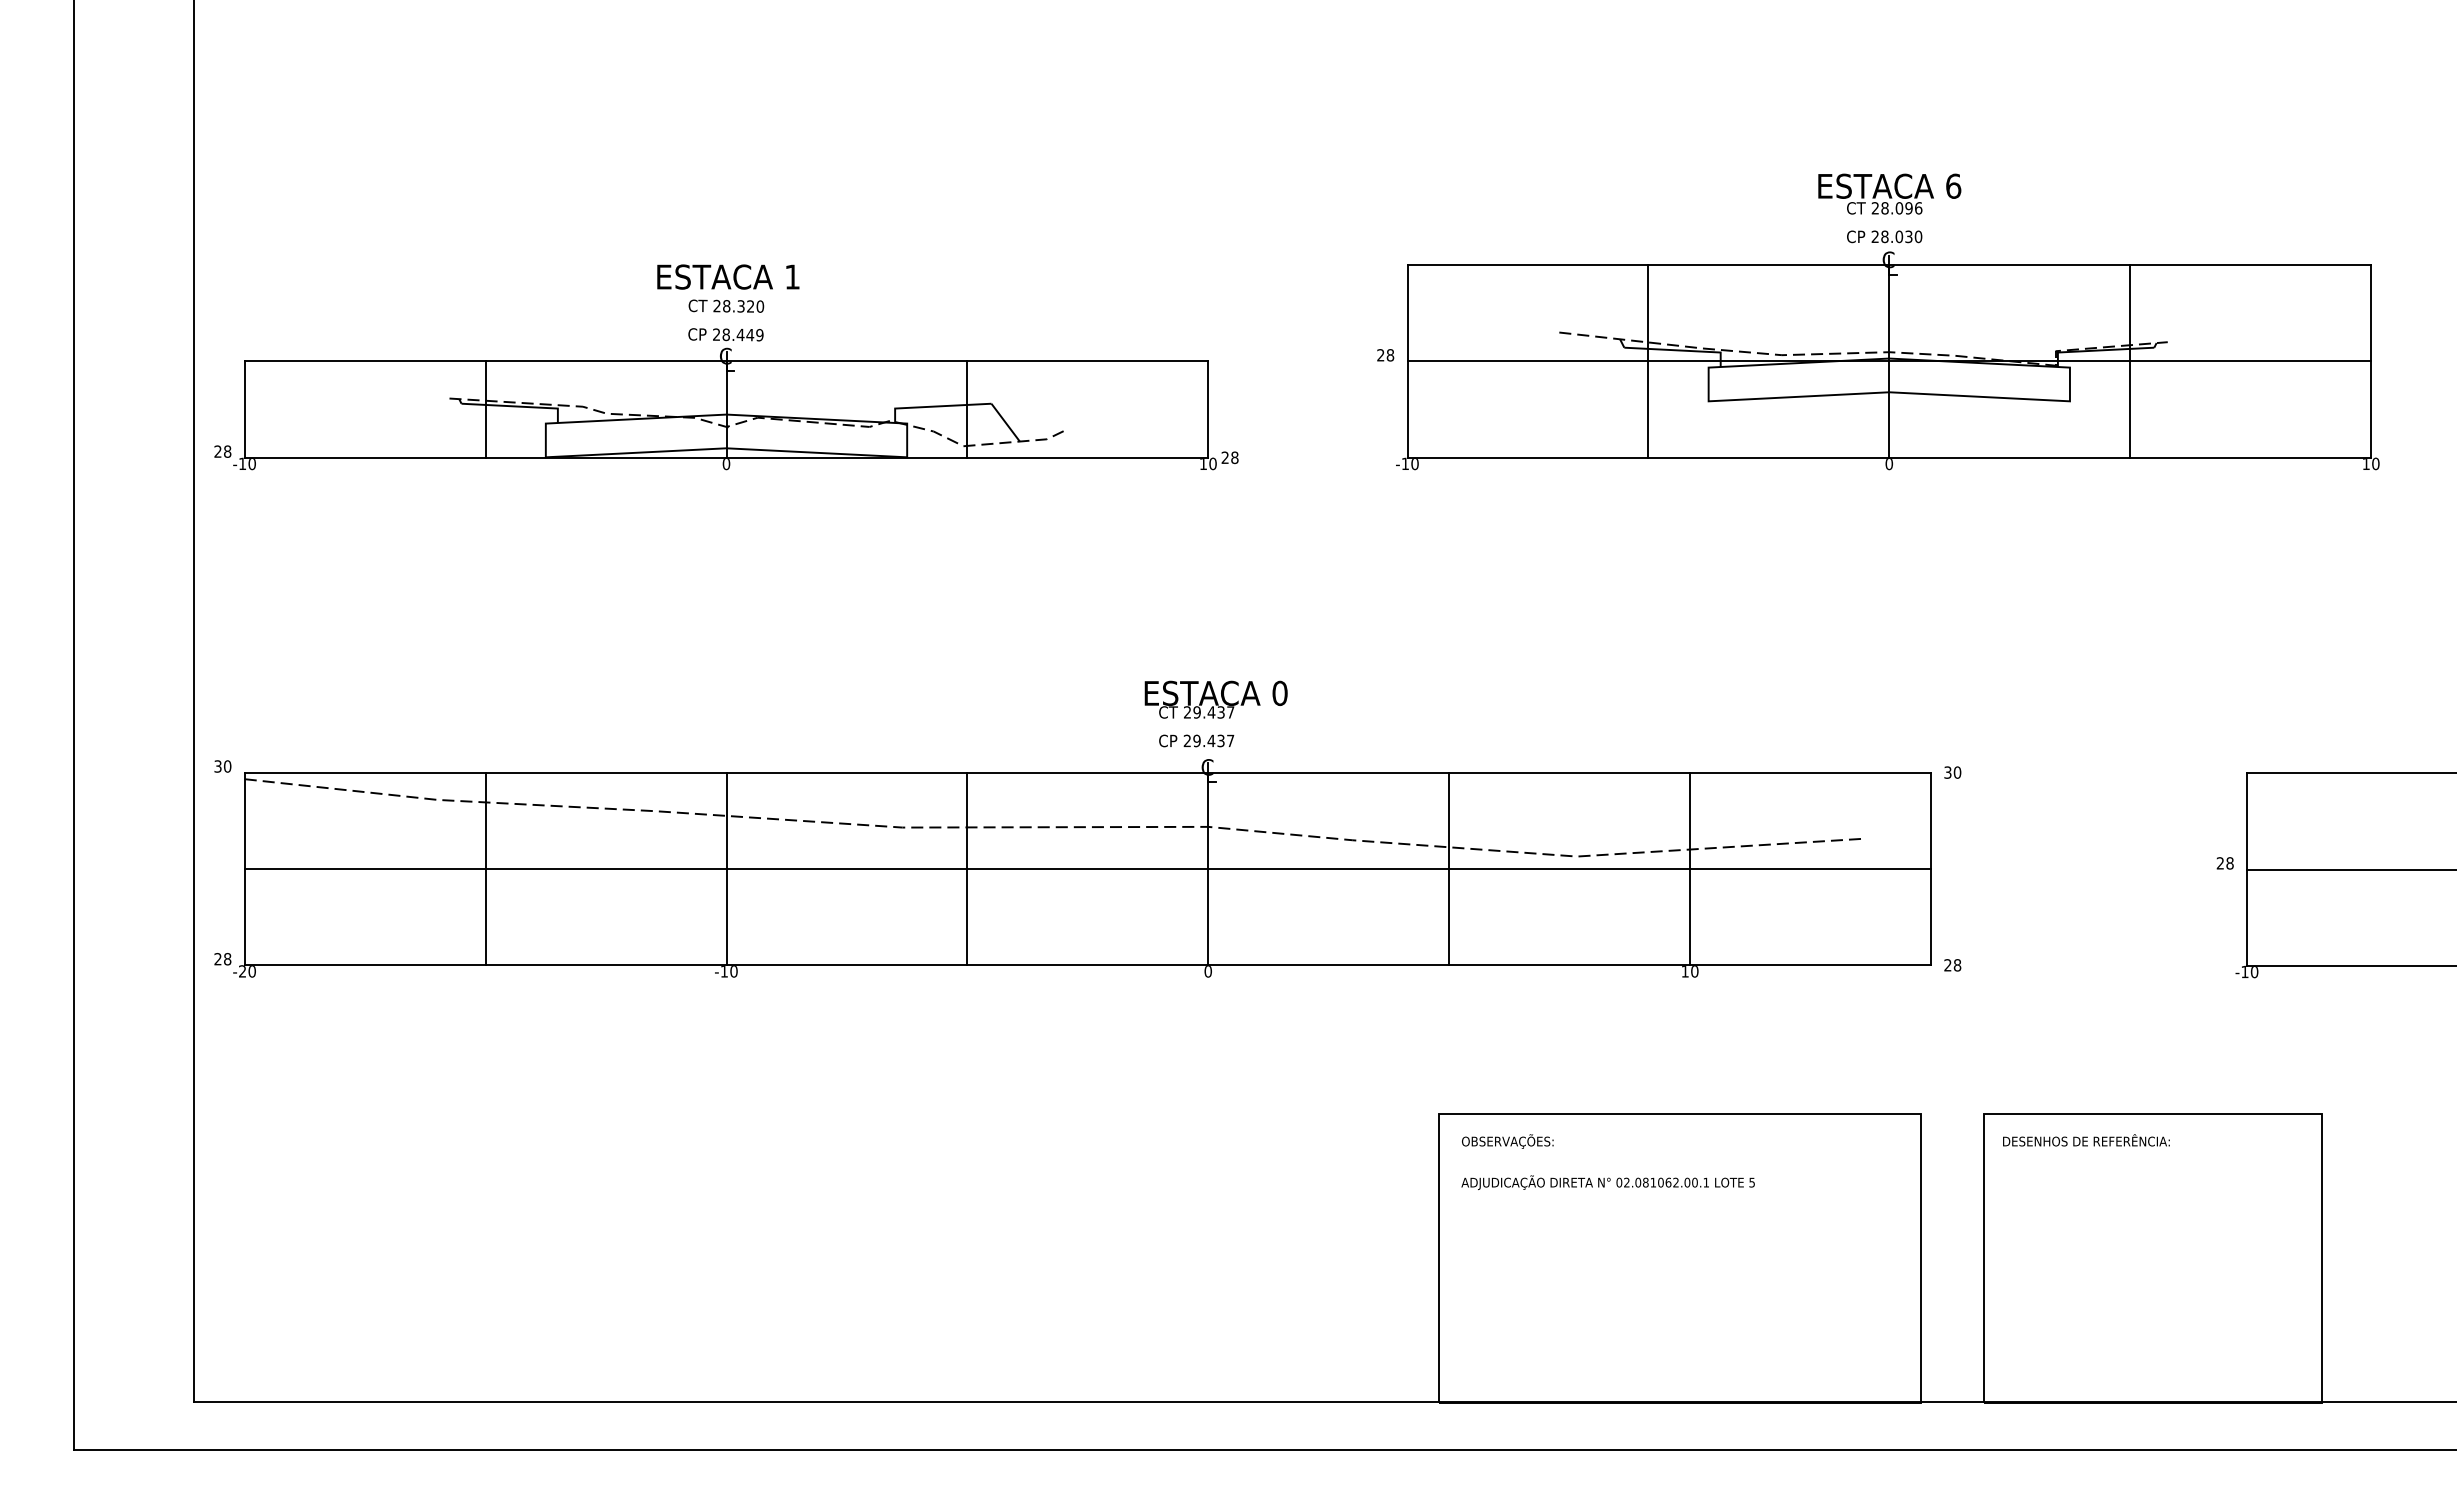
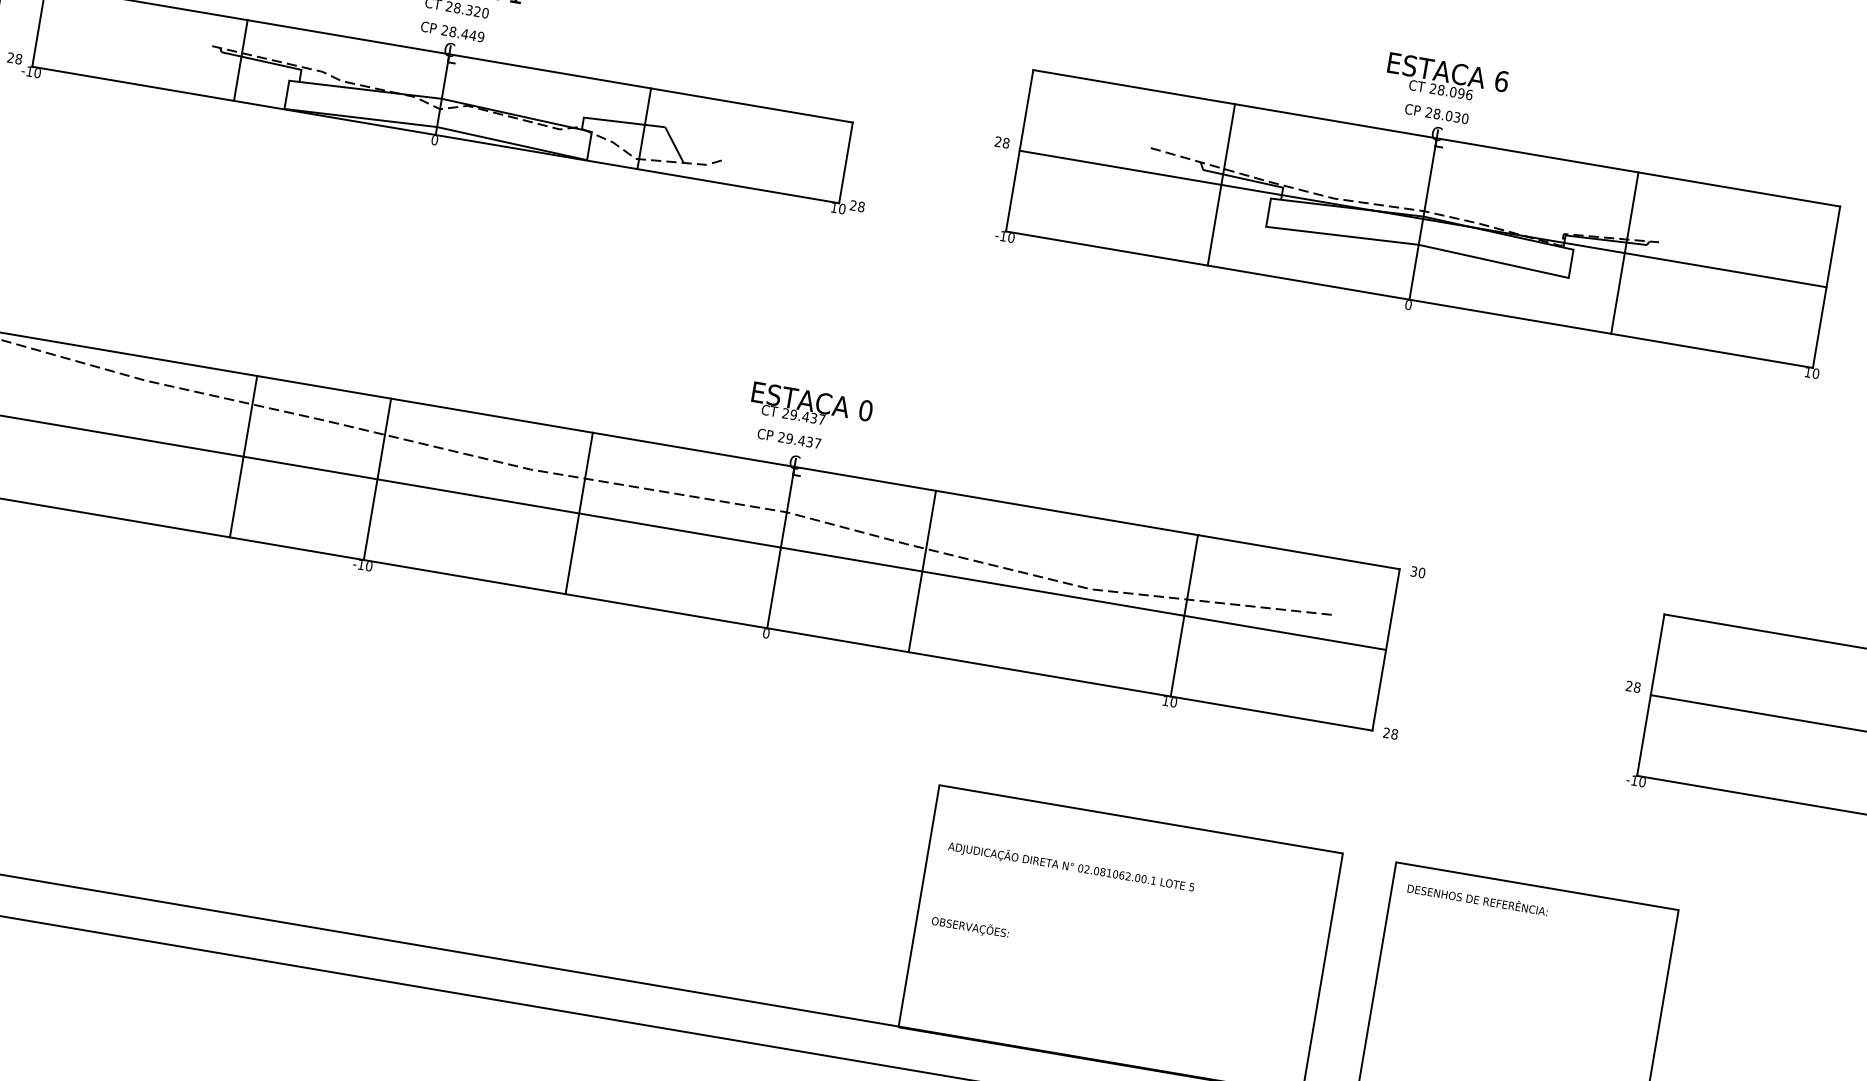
line: (485, 868) -> (243, 456), moved
line: (1449, 868) -> (922, 571), moved
text: (1507, 1141) -> (970, 927), moved

